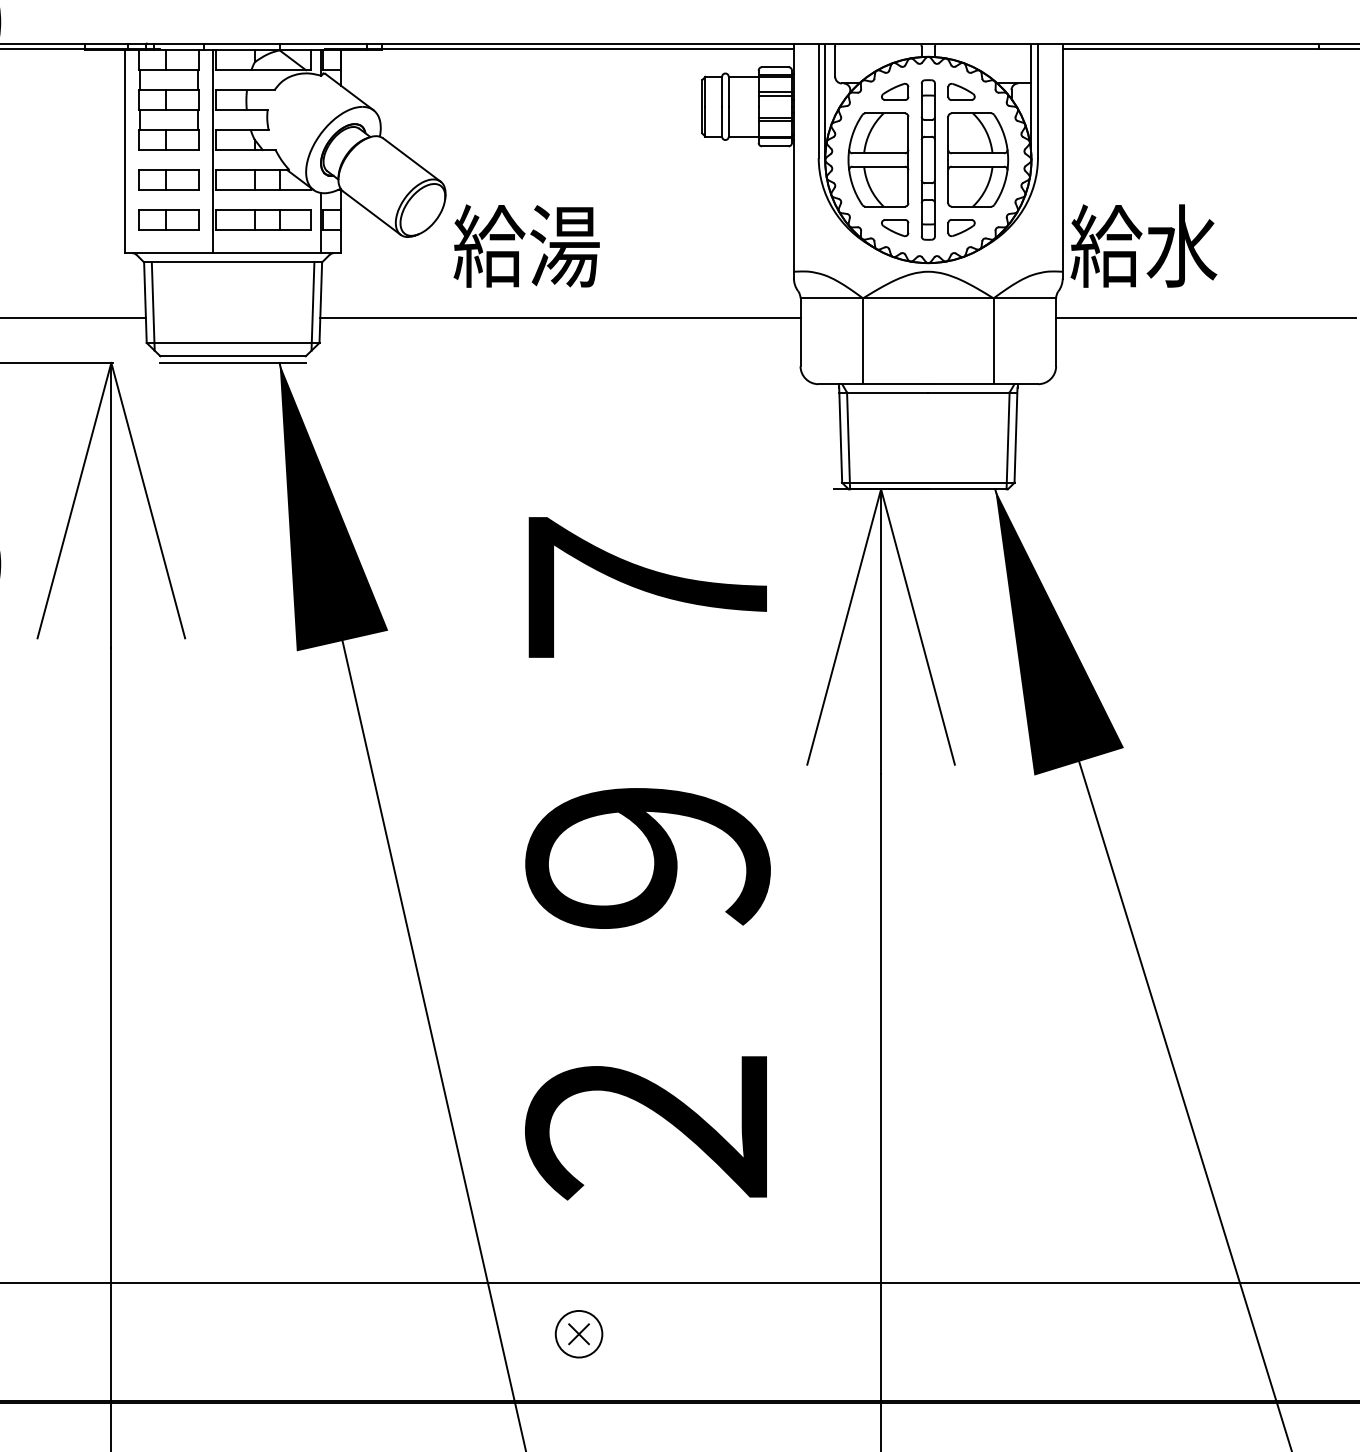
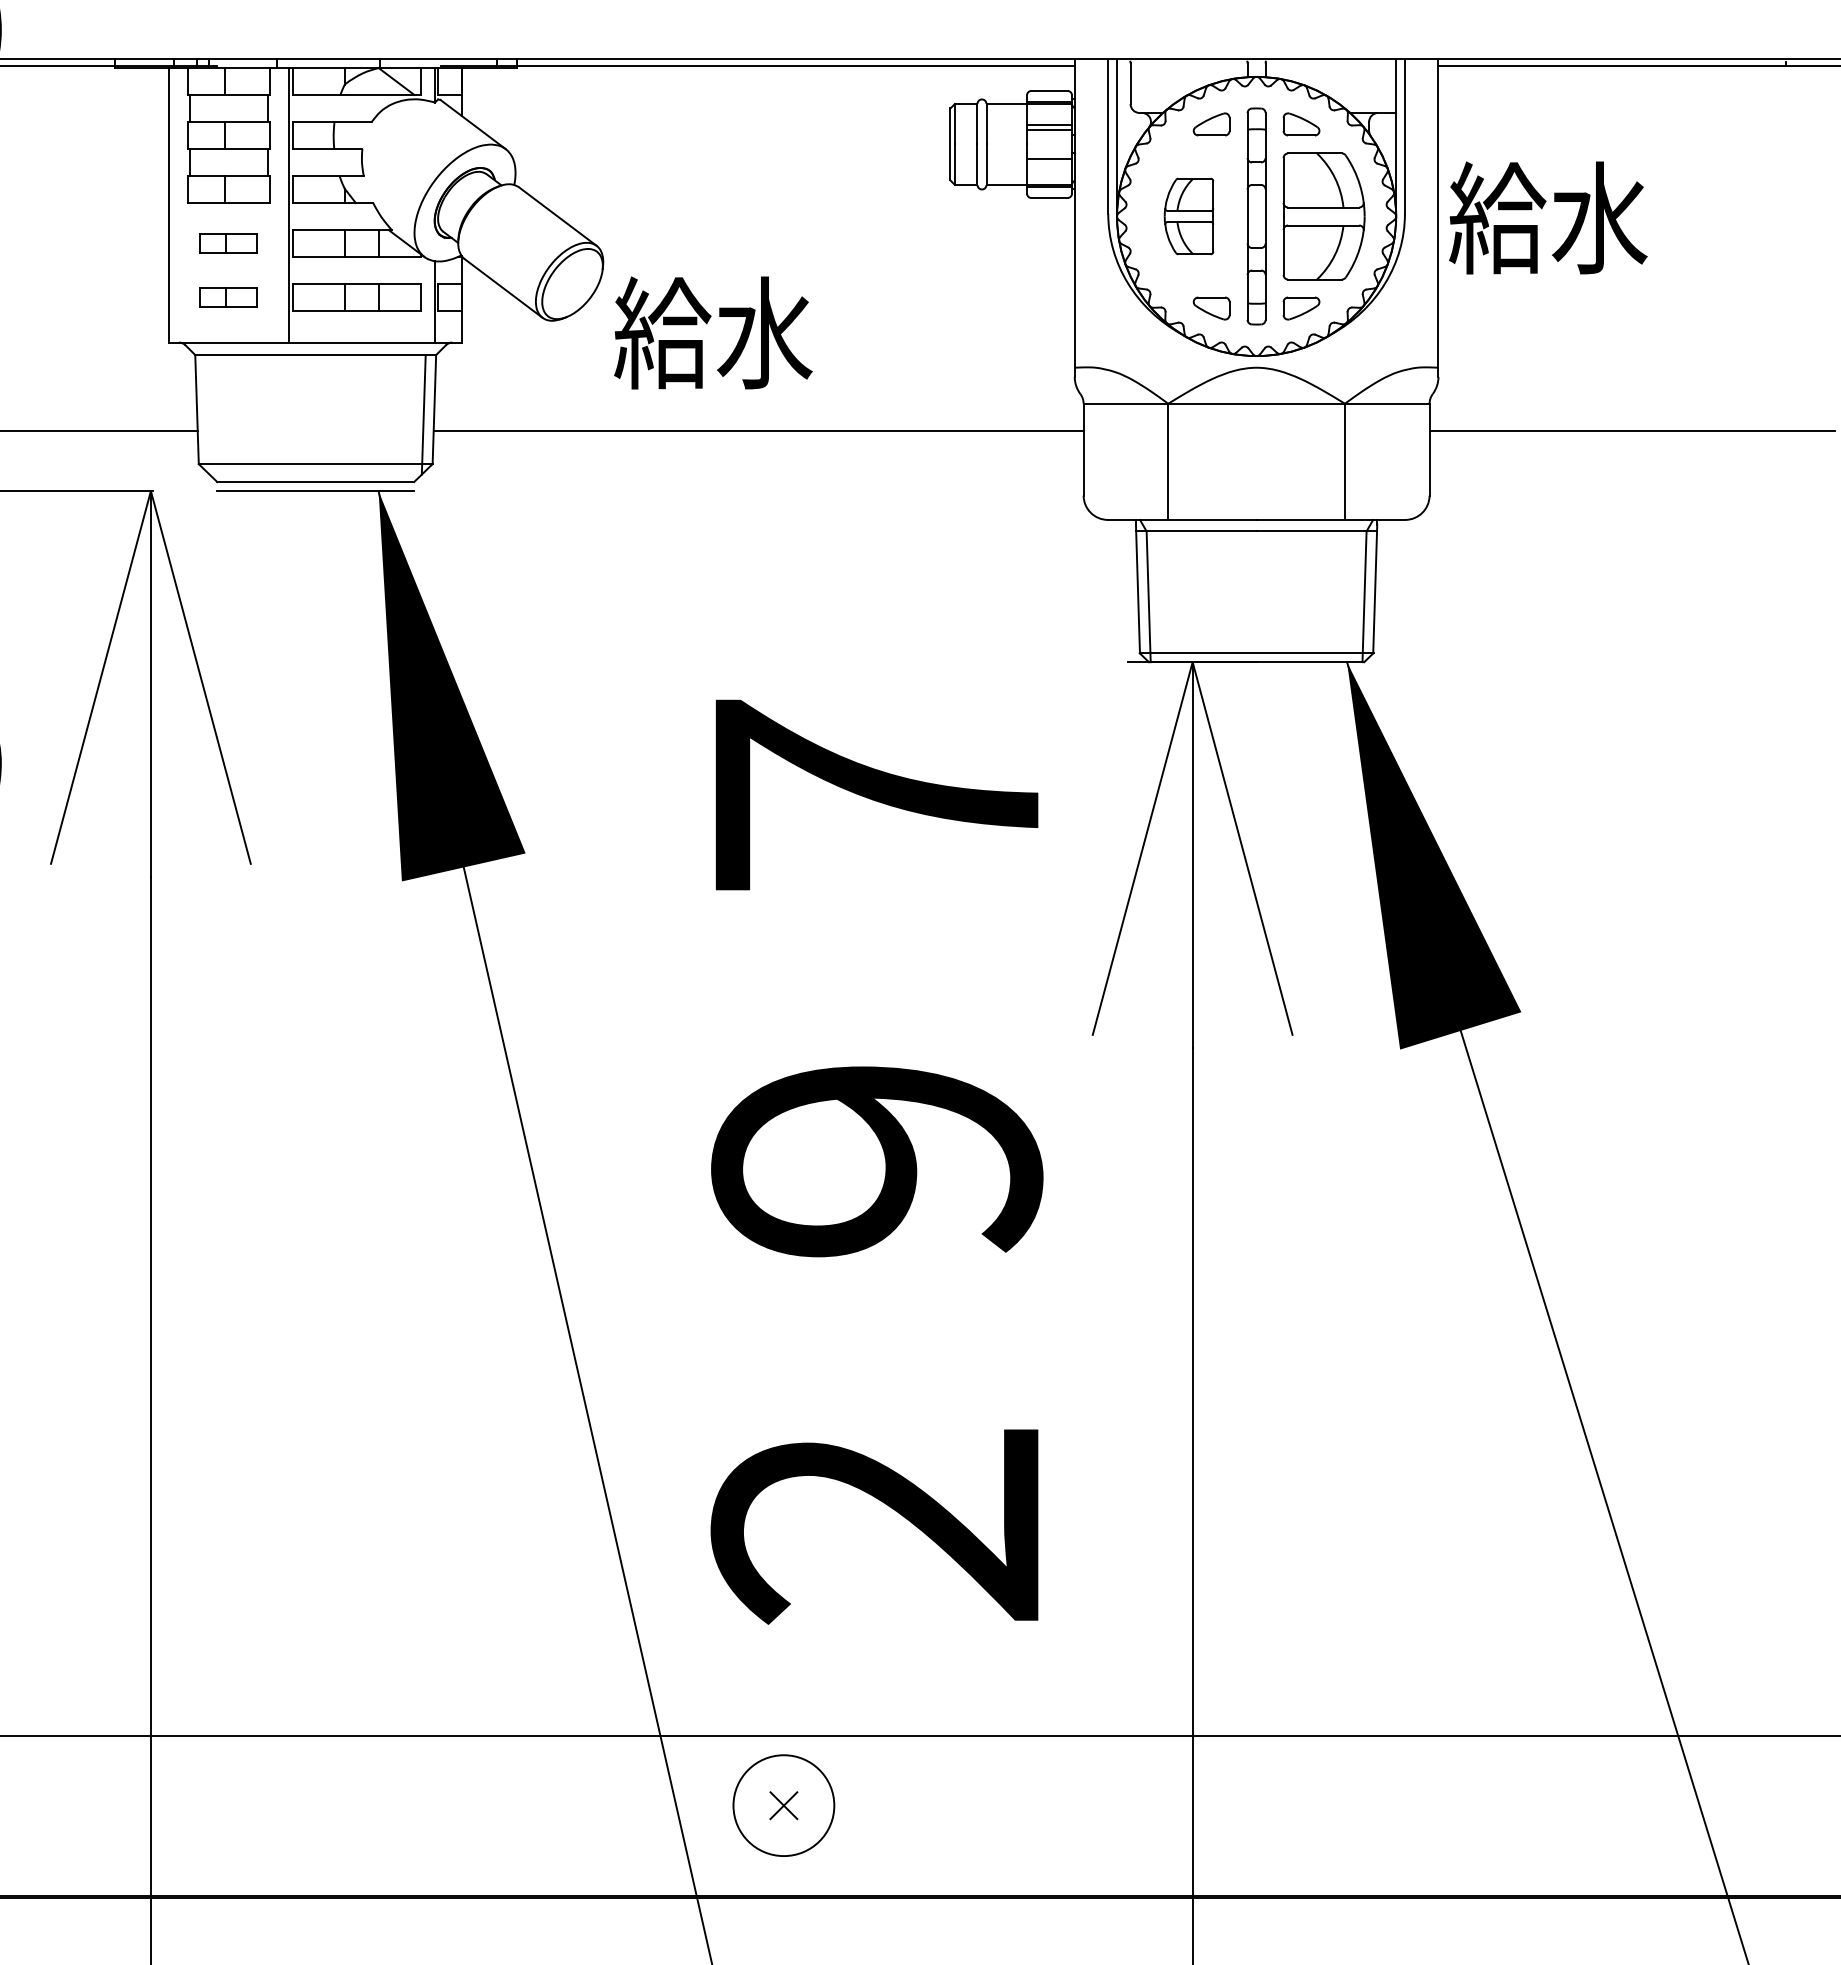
line: (775, 121) -> (1049, 164), removed
part: (878, 160) -> (1188, 216), size x0.6
part: (168, 179) -> (228, 243), size x0.7
part: (168, 219) -> (228, 297), size x0.7
text: (564, 245) -> (764, 332), 給湯 -> 給水
text: (1144, 245) -> (1548, 217), moved
line: (153, 306) -> (207, 414), removed
circle: (578, 1334) -> (783, 1805), size x1.6

